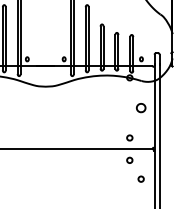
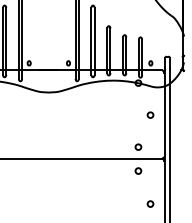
part: (141, 107) -> (150, 114), size x0.62
circle: (141, 178) -> (150, 203), moved

